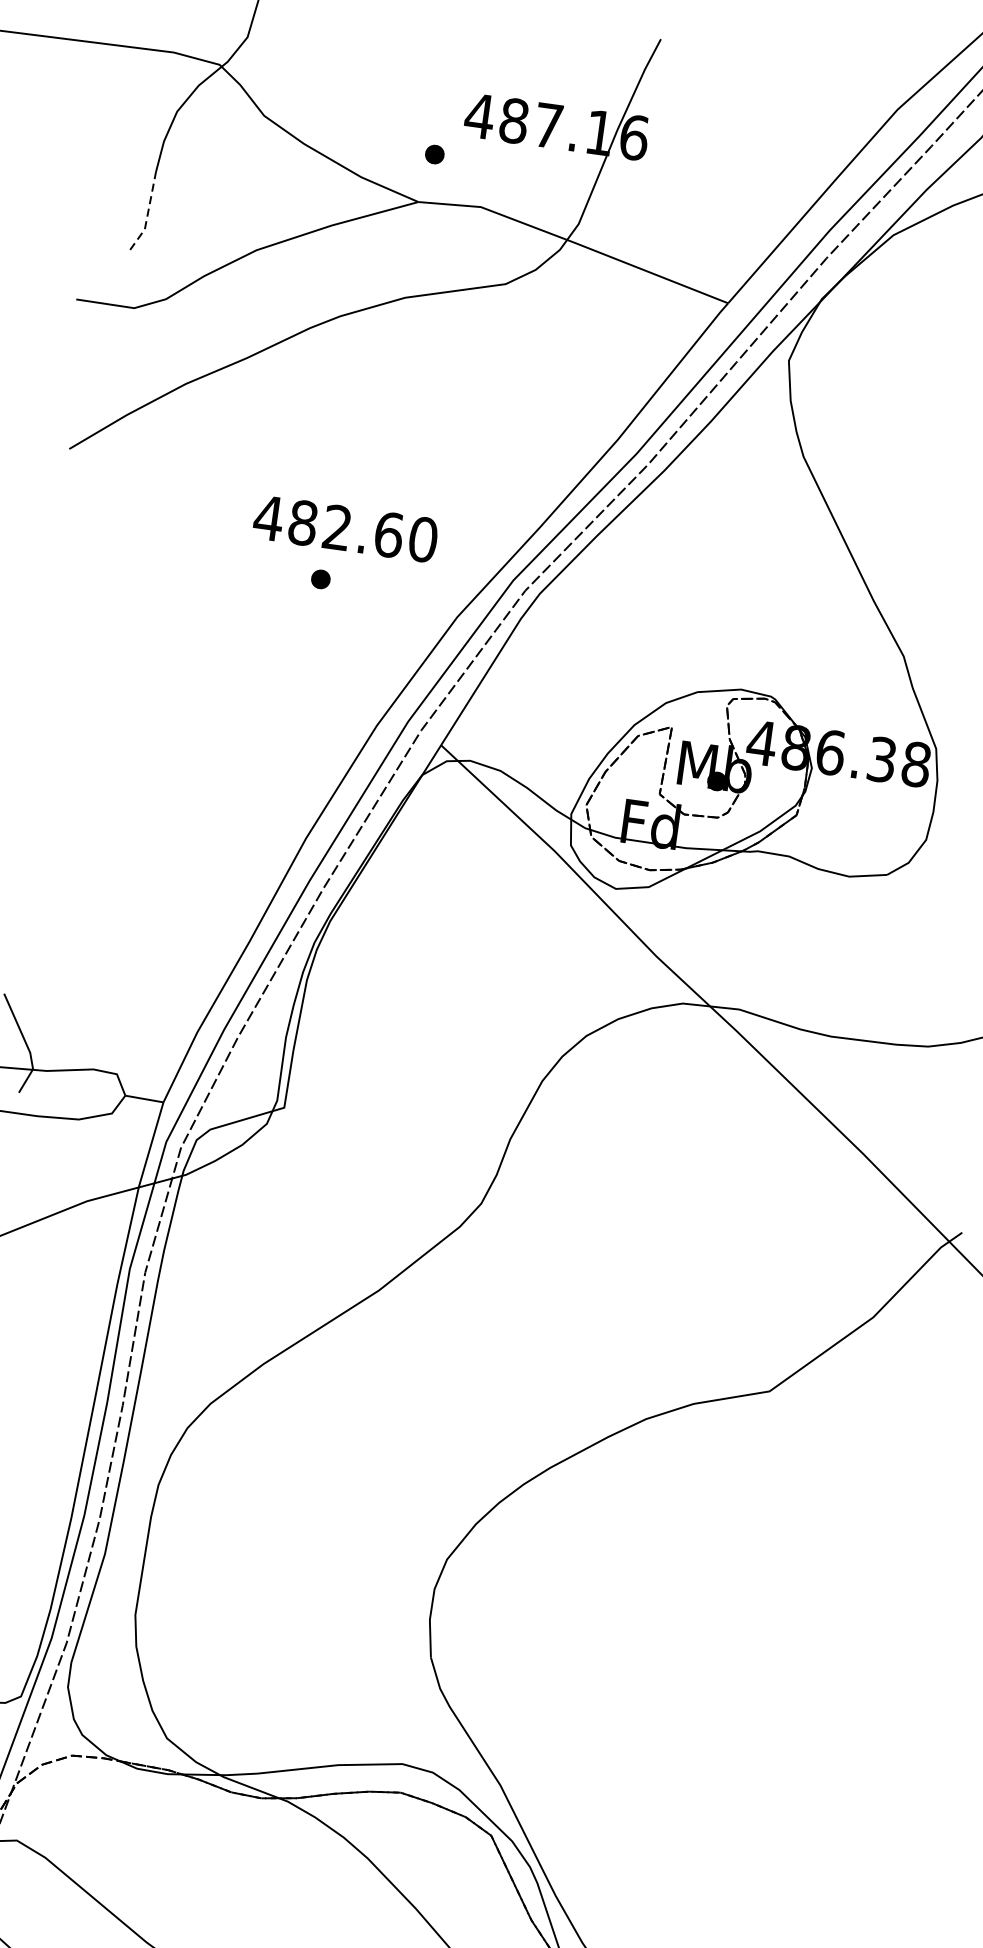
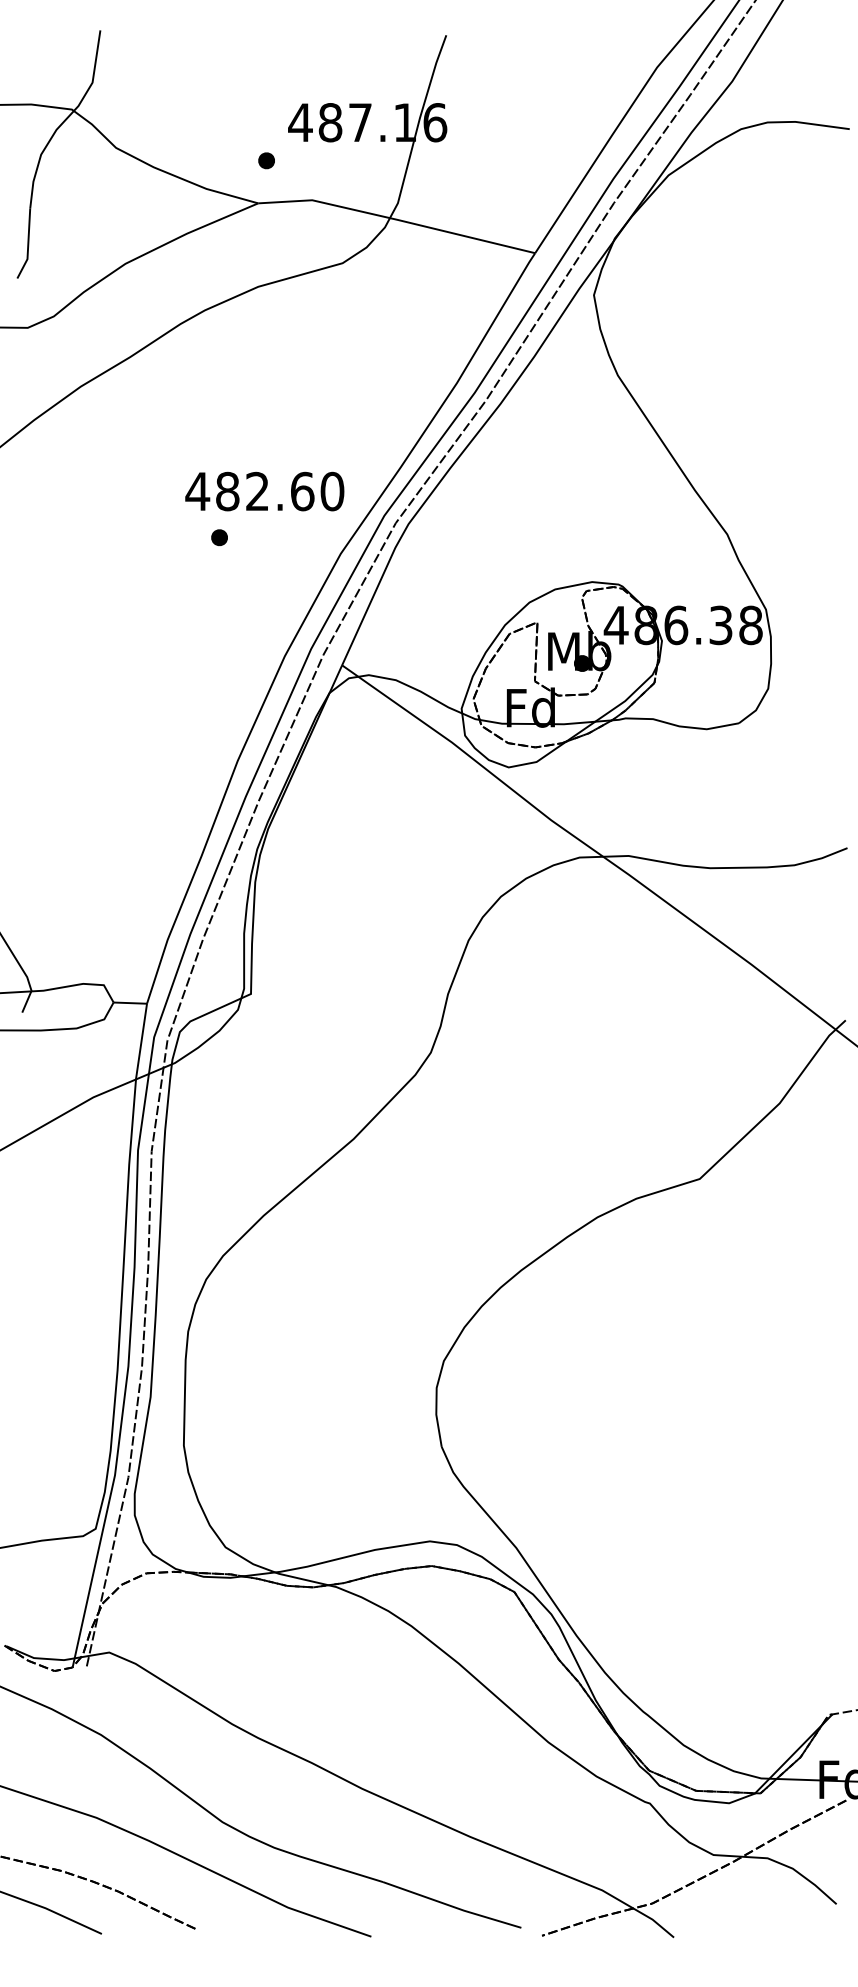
line: (148, 213) -> (28, 245), dashed -> solid
text: (345, 528) -> (264, 491), moved

